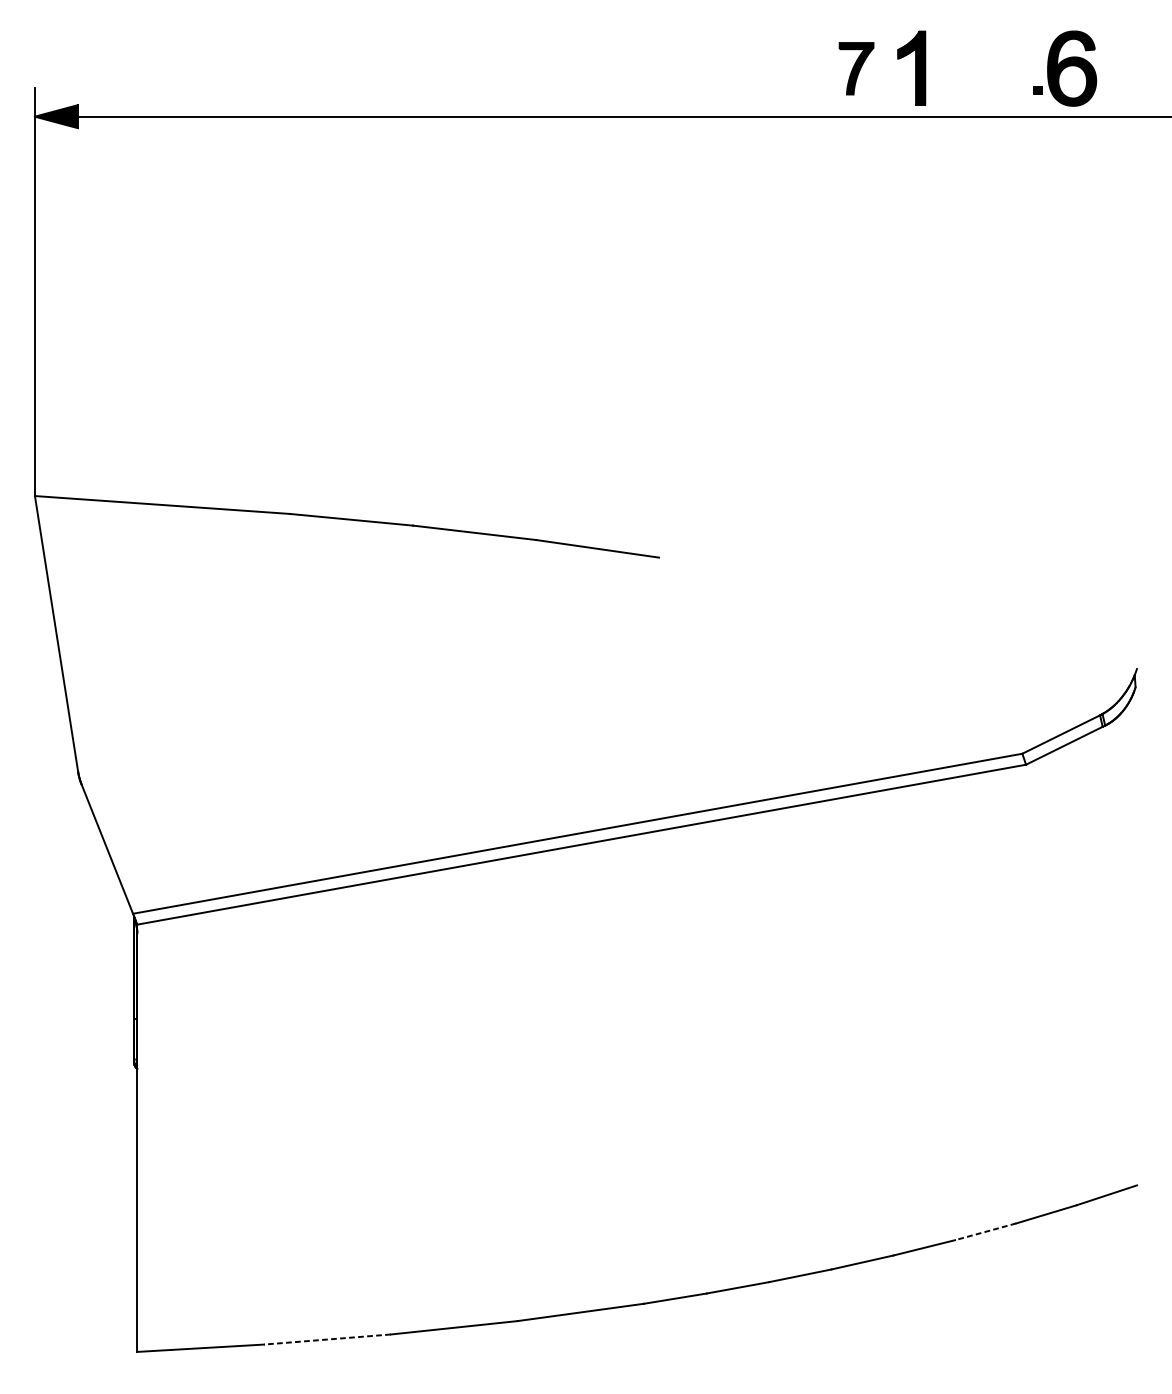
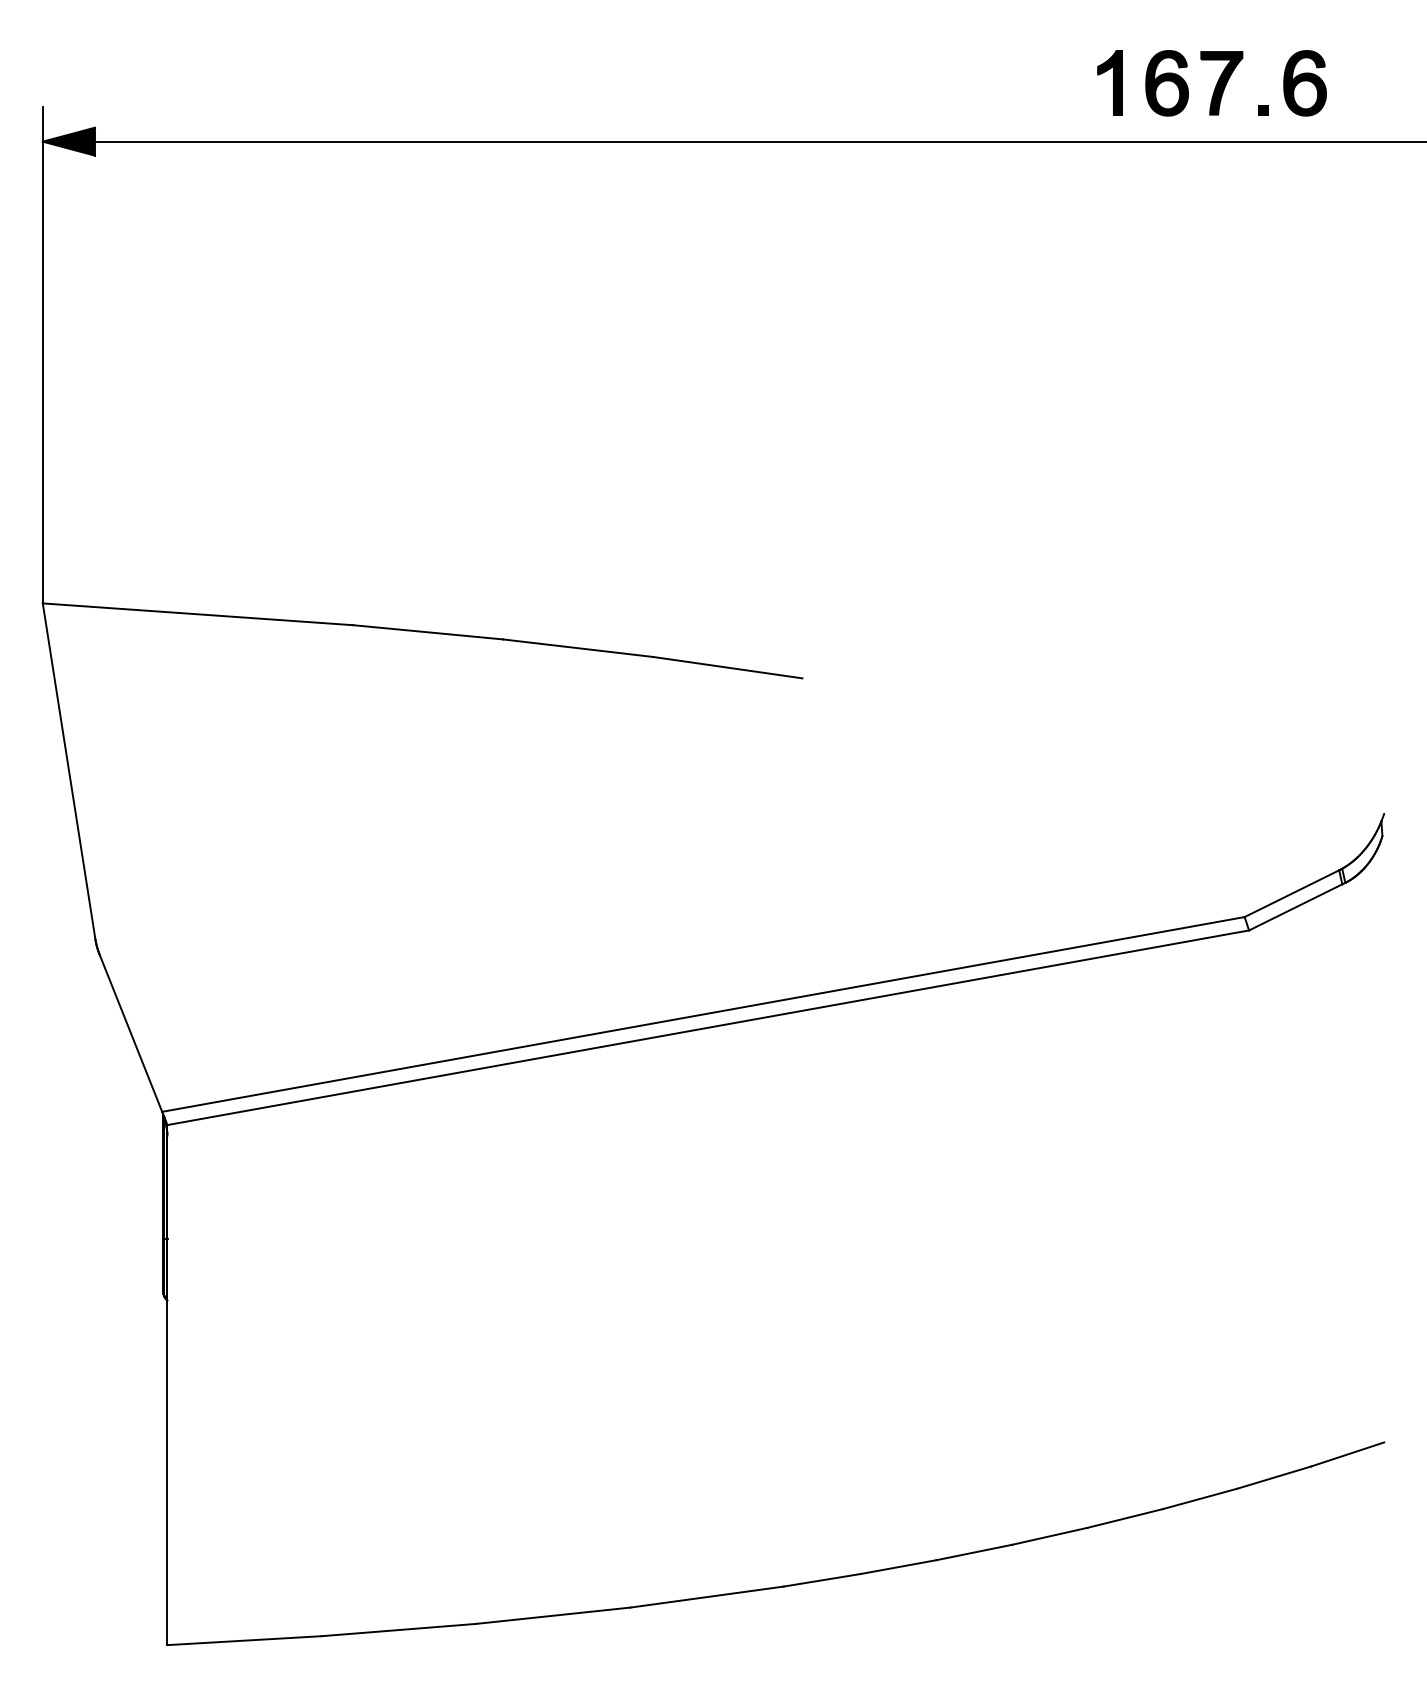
part: (856, 68) -> (1221, 83), moved
part: (911, 68) -> (1109, 82), size x0.71
part: (958, 68) -> (1166, 83), added
part: (1071, 68) -> (1304, 83), size x0.71
line: (985, 1231) -> (1199, 1498), dashed -> solid
line: (327, 1339) -> (398, 1630), dashed -> solid

